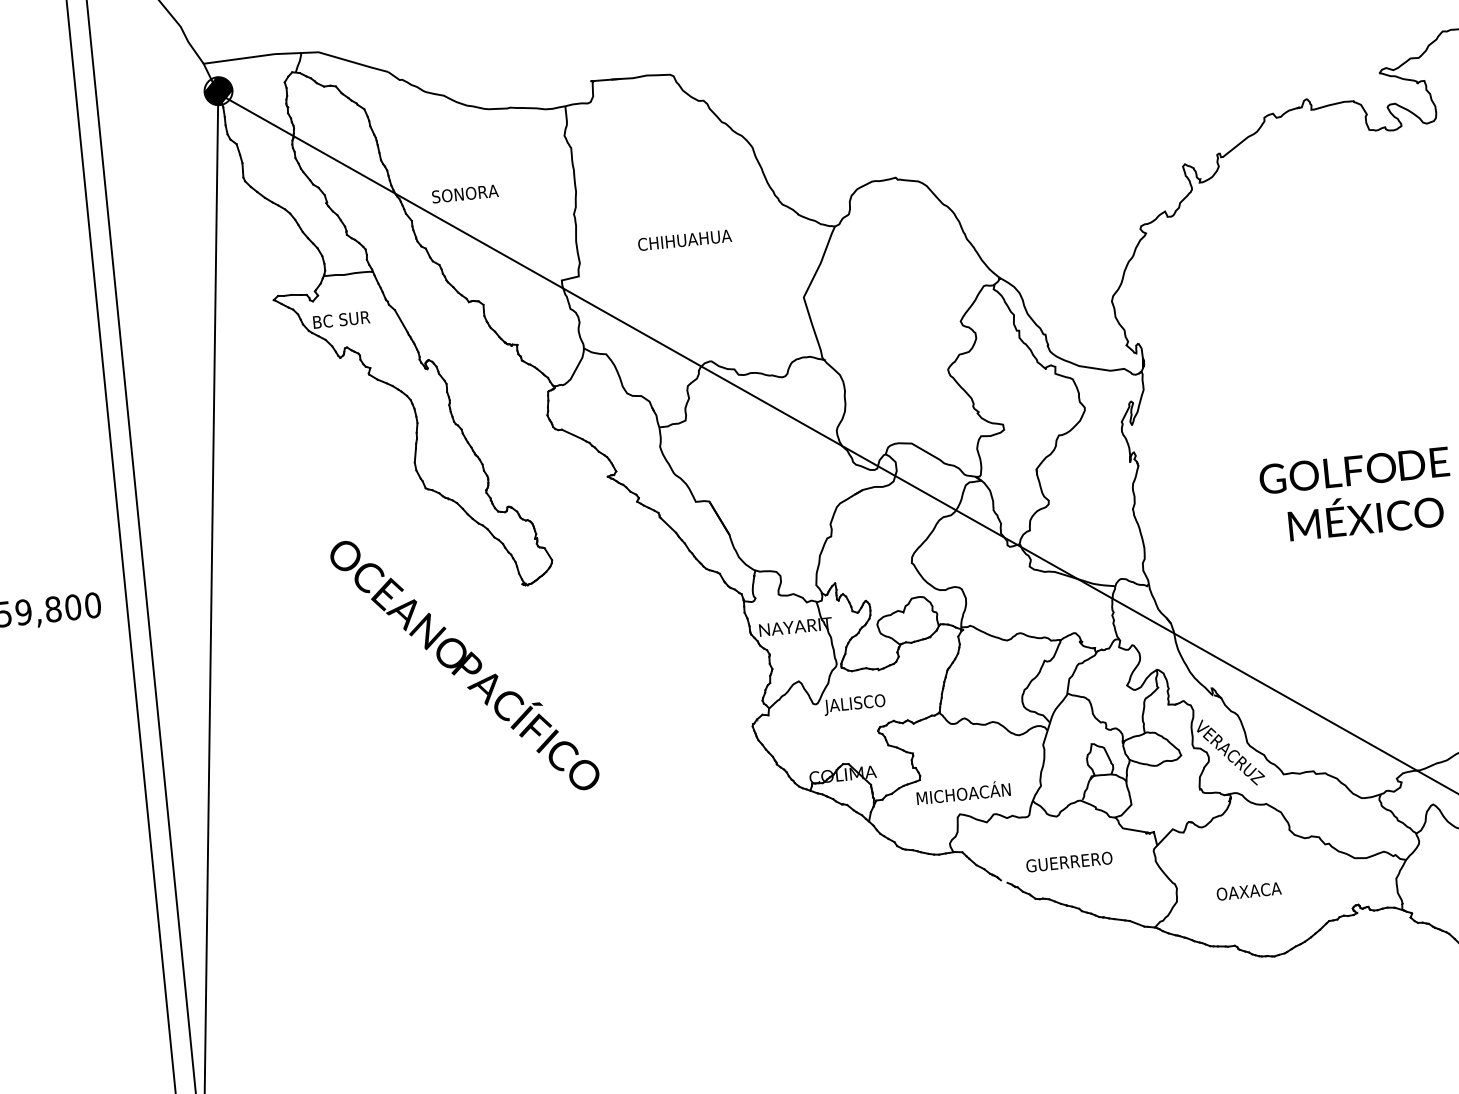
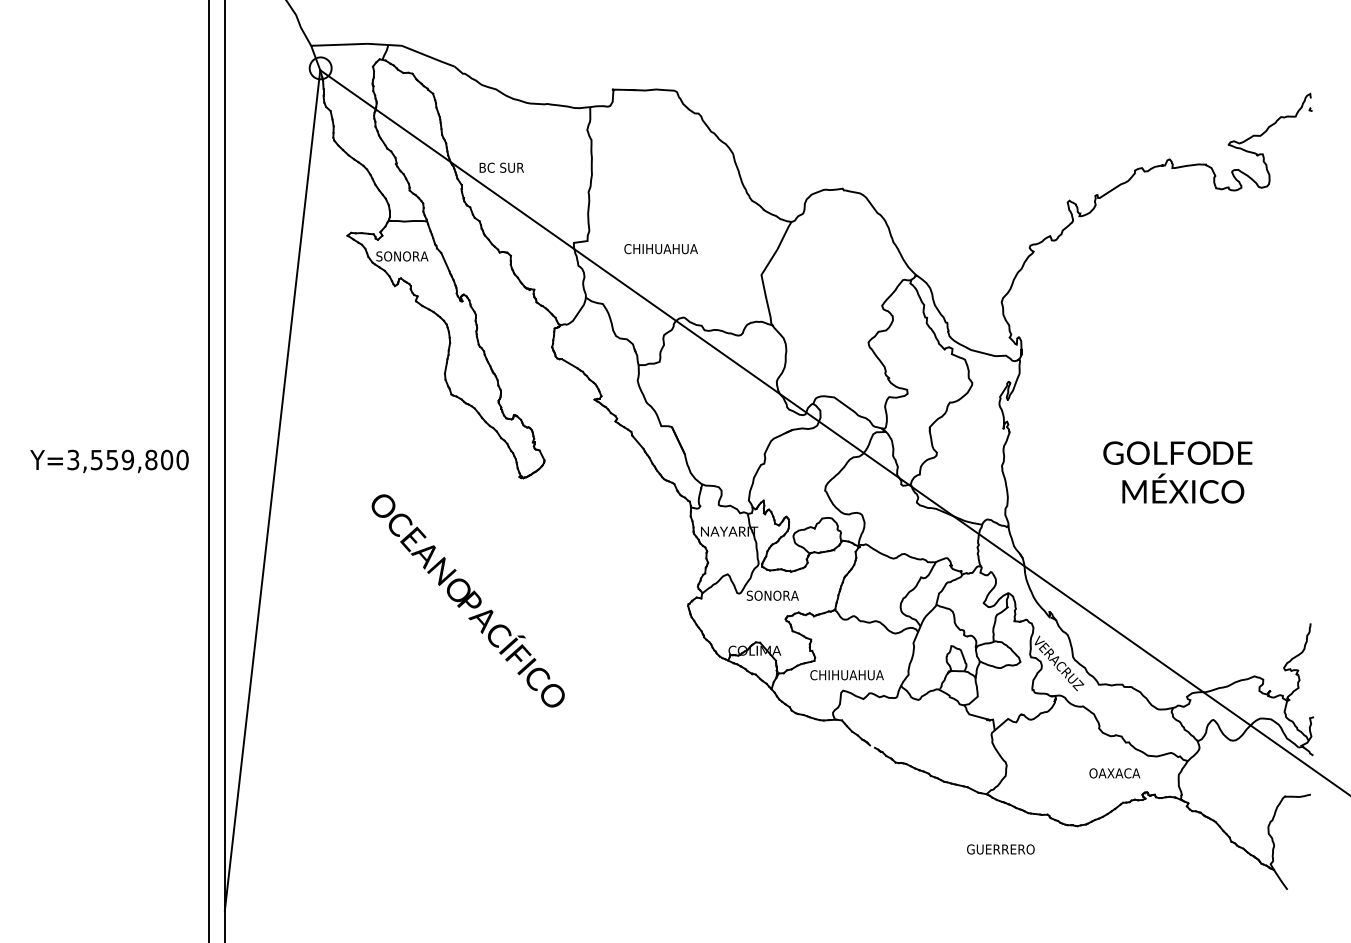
hatch: (218, 91) -> (320, 68), removed
text: (465, 193) -> (505, 167), SONORA -> BC SUR
text: (684, 240) -> (660, 249), moved
text: (346, 319) -> (402, 256), BC SUR -> SONORA
text: (463, 665) -> (467, 600), moved
text: (857, 703) -> (771, 596), JALISCO -> SONORA
text: (963, 791) -> (847, 673), MICHOACÁN -> CHIHUAHUA
text: (1068, 862) -> (1000, 849), moved
text: (1248, 891) -> (1114, 773), moved

